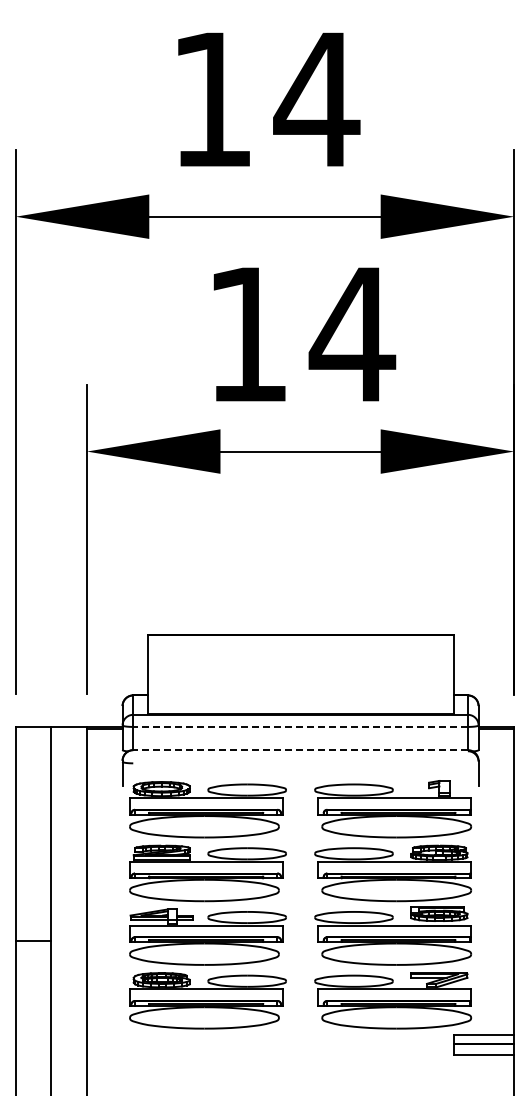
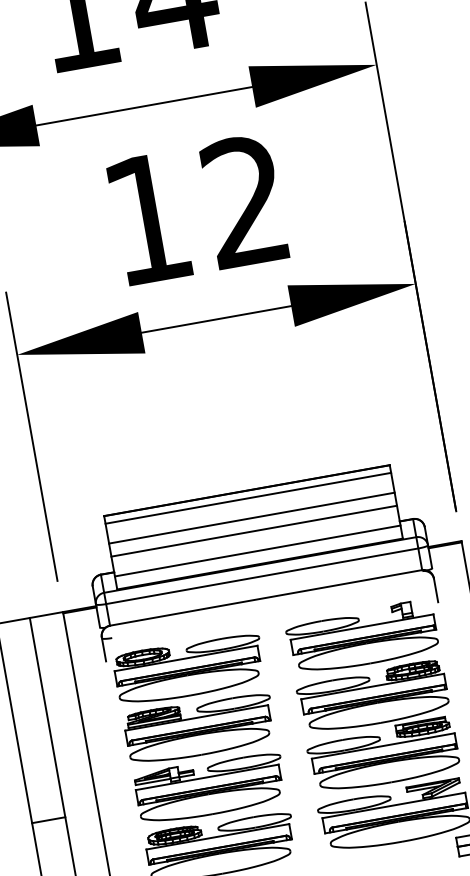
text: (352, 333) -> (245, 200), 14 -> 12
line: (300, 643) -> (248, 498), added
line: (300, 664) -> (251, 518), added
line: (300, 678) -> (254, 531), added
line: (300, 699) -> (257, 550), added
line: (300, 726) -> (262, 575), dashed -> solid
line: (300, 750) -> (266, 598), dashed -> solid

